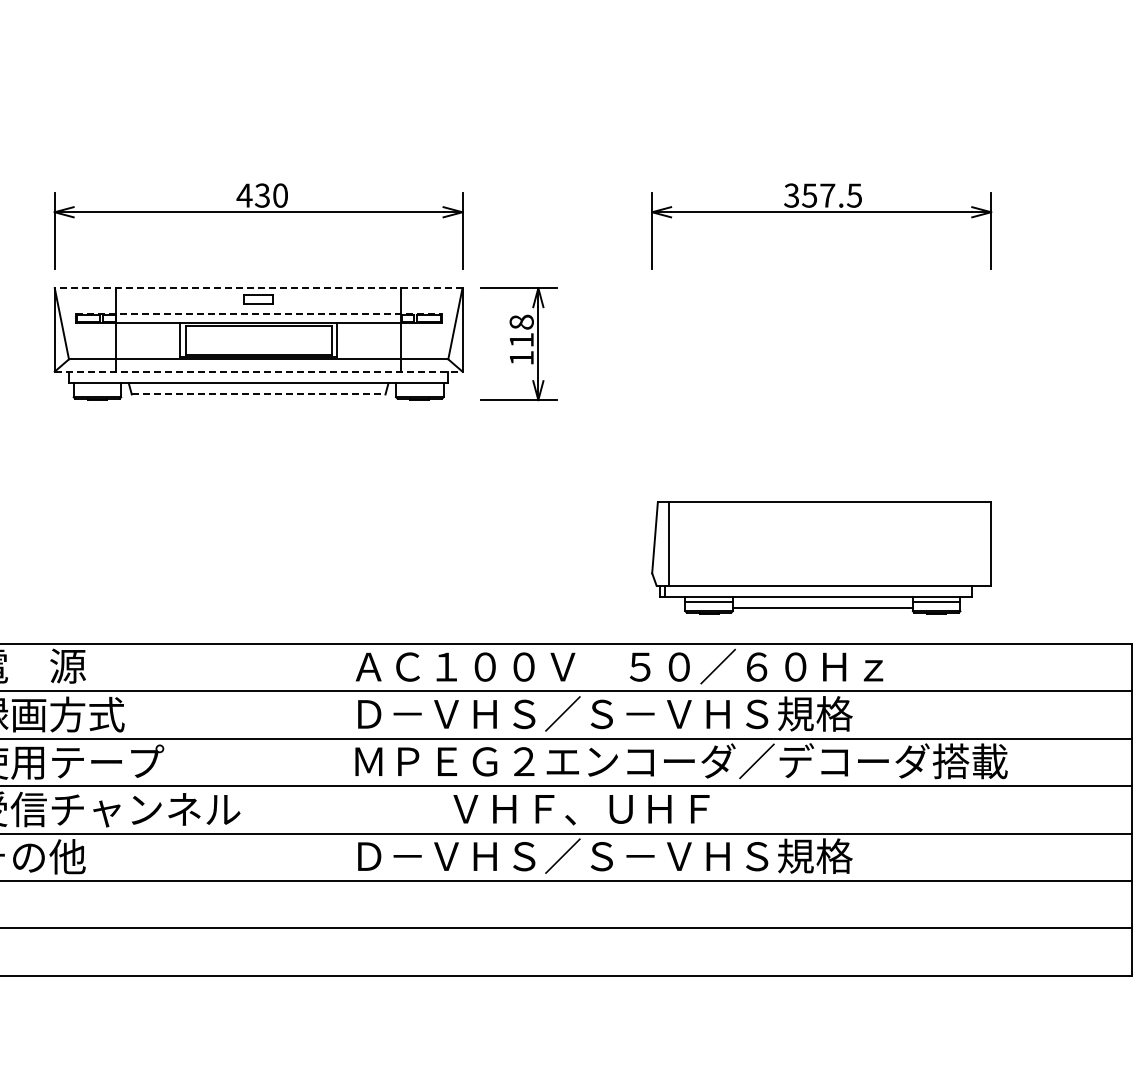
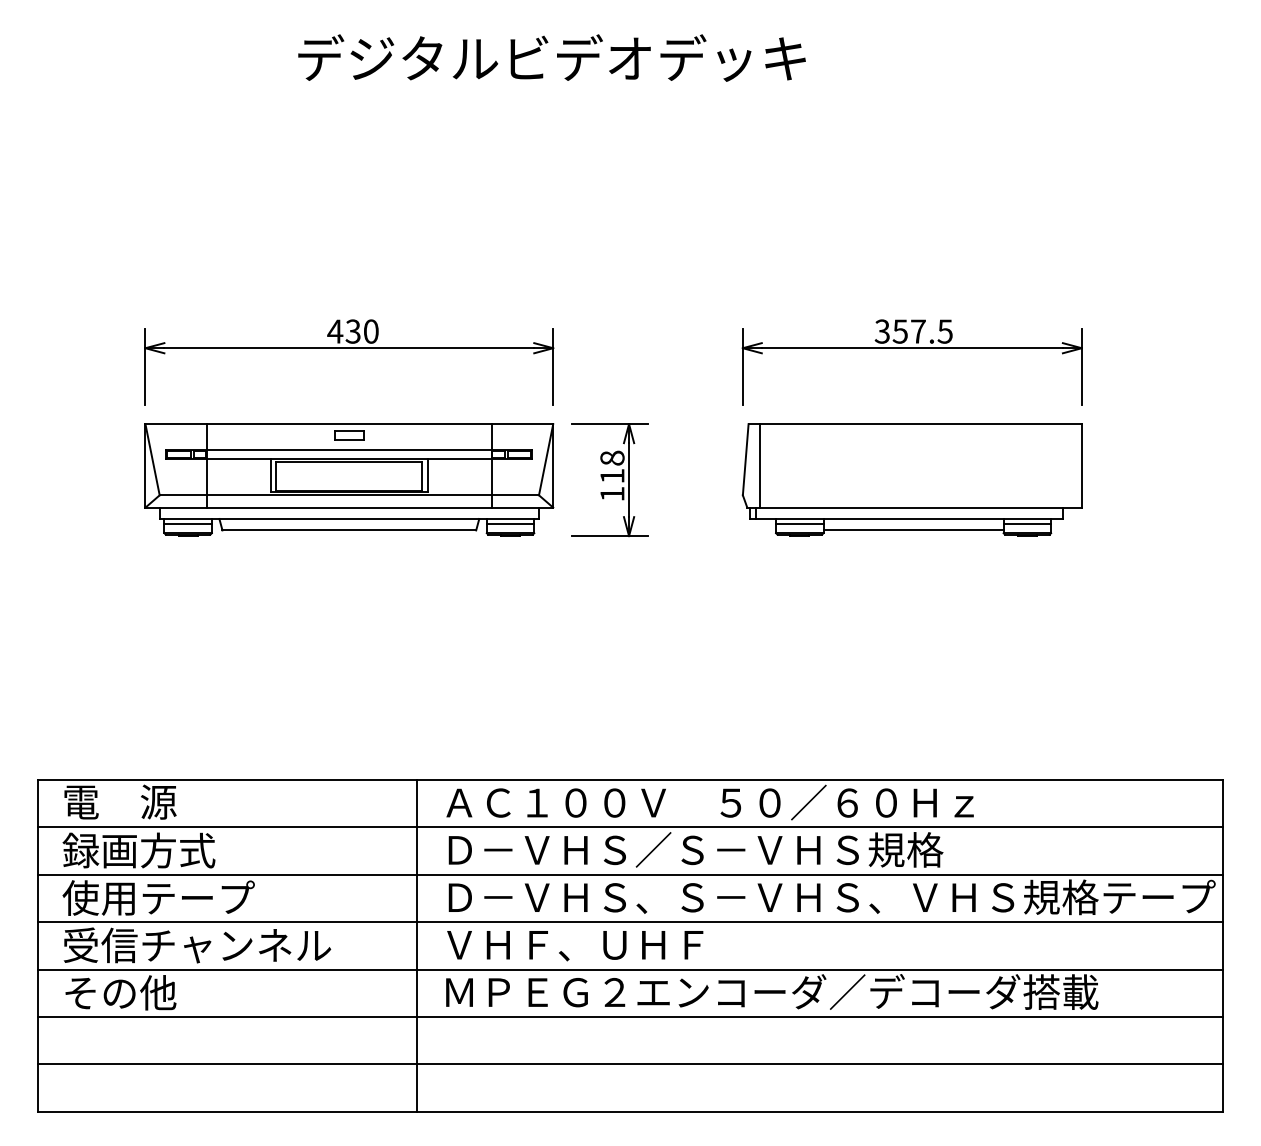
line: (258, 288) -> (349, 424), dashed -> solid
line: (258, 313) -> (349, 449), dashed -> solid
line: (258, 371) -> (349, 507), dashed -> solid
line: (96, 387) -> (187, 523), added
line: (419, 387) -> (510, 523), added
line: (258, 394) -> (349, 530), dashed -> solid
part: (820, 557) -> (911, 479), moved
text: (739, 761) -> (830, 897), ＭＰＥＧ２エンコーダ／デコーダ搭載 -> Ｄ－ＶＨＳ、Ｓ－ＶＨＳ、ＶＨＳ規格テープ
line: (326, 809) -> (417, 945), added
text: (581, 810) -> (575, 946), moved
text: (681, 855) -> (772, 991), Ｄ－ＶＨＳ／Ｓ－ＶＨＳ規格 -> ＭＰＥＧ２エンコーダ／デコーダ搭載

